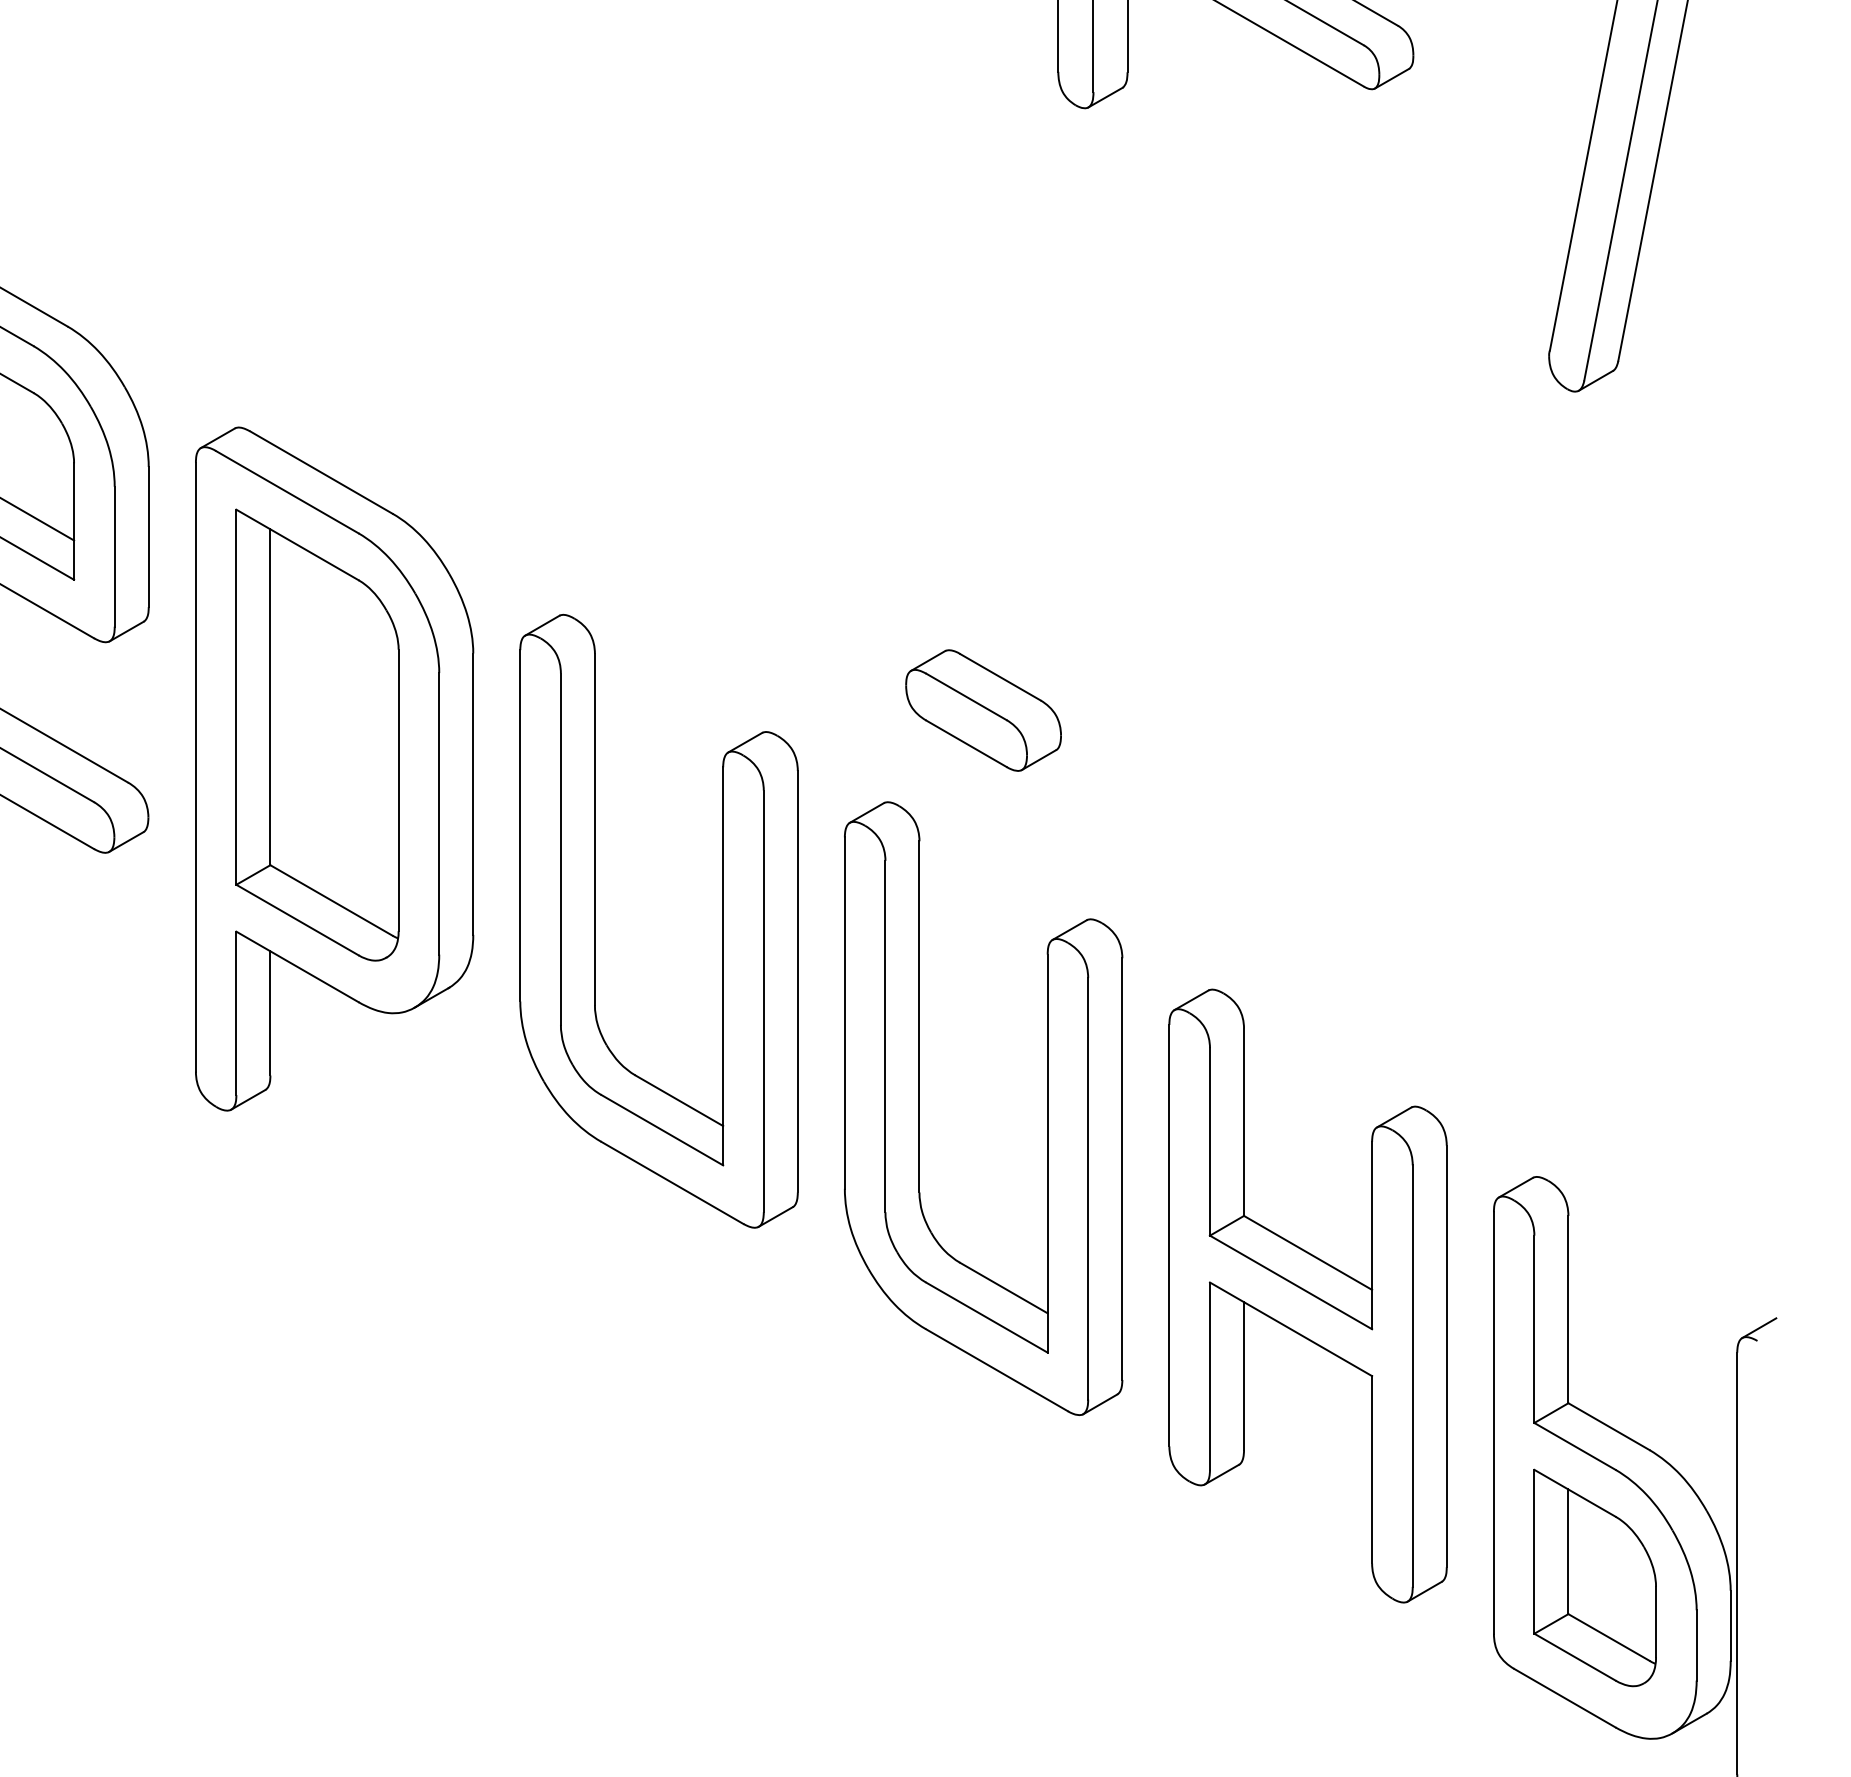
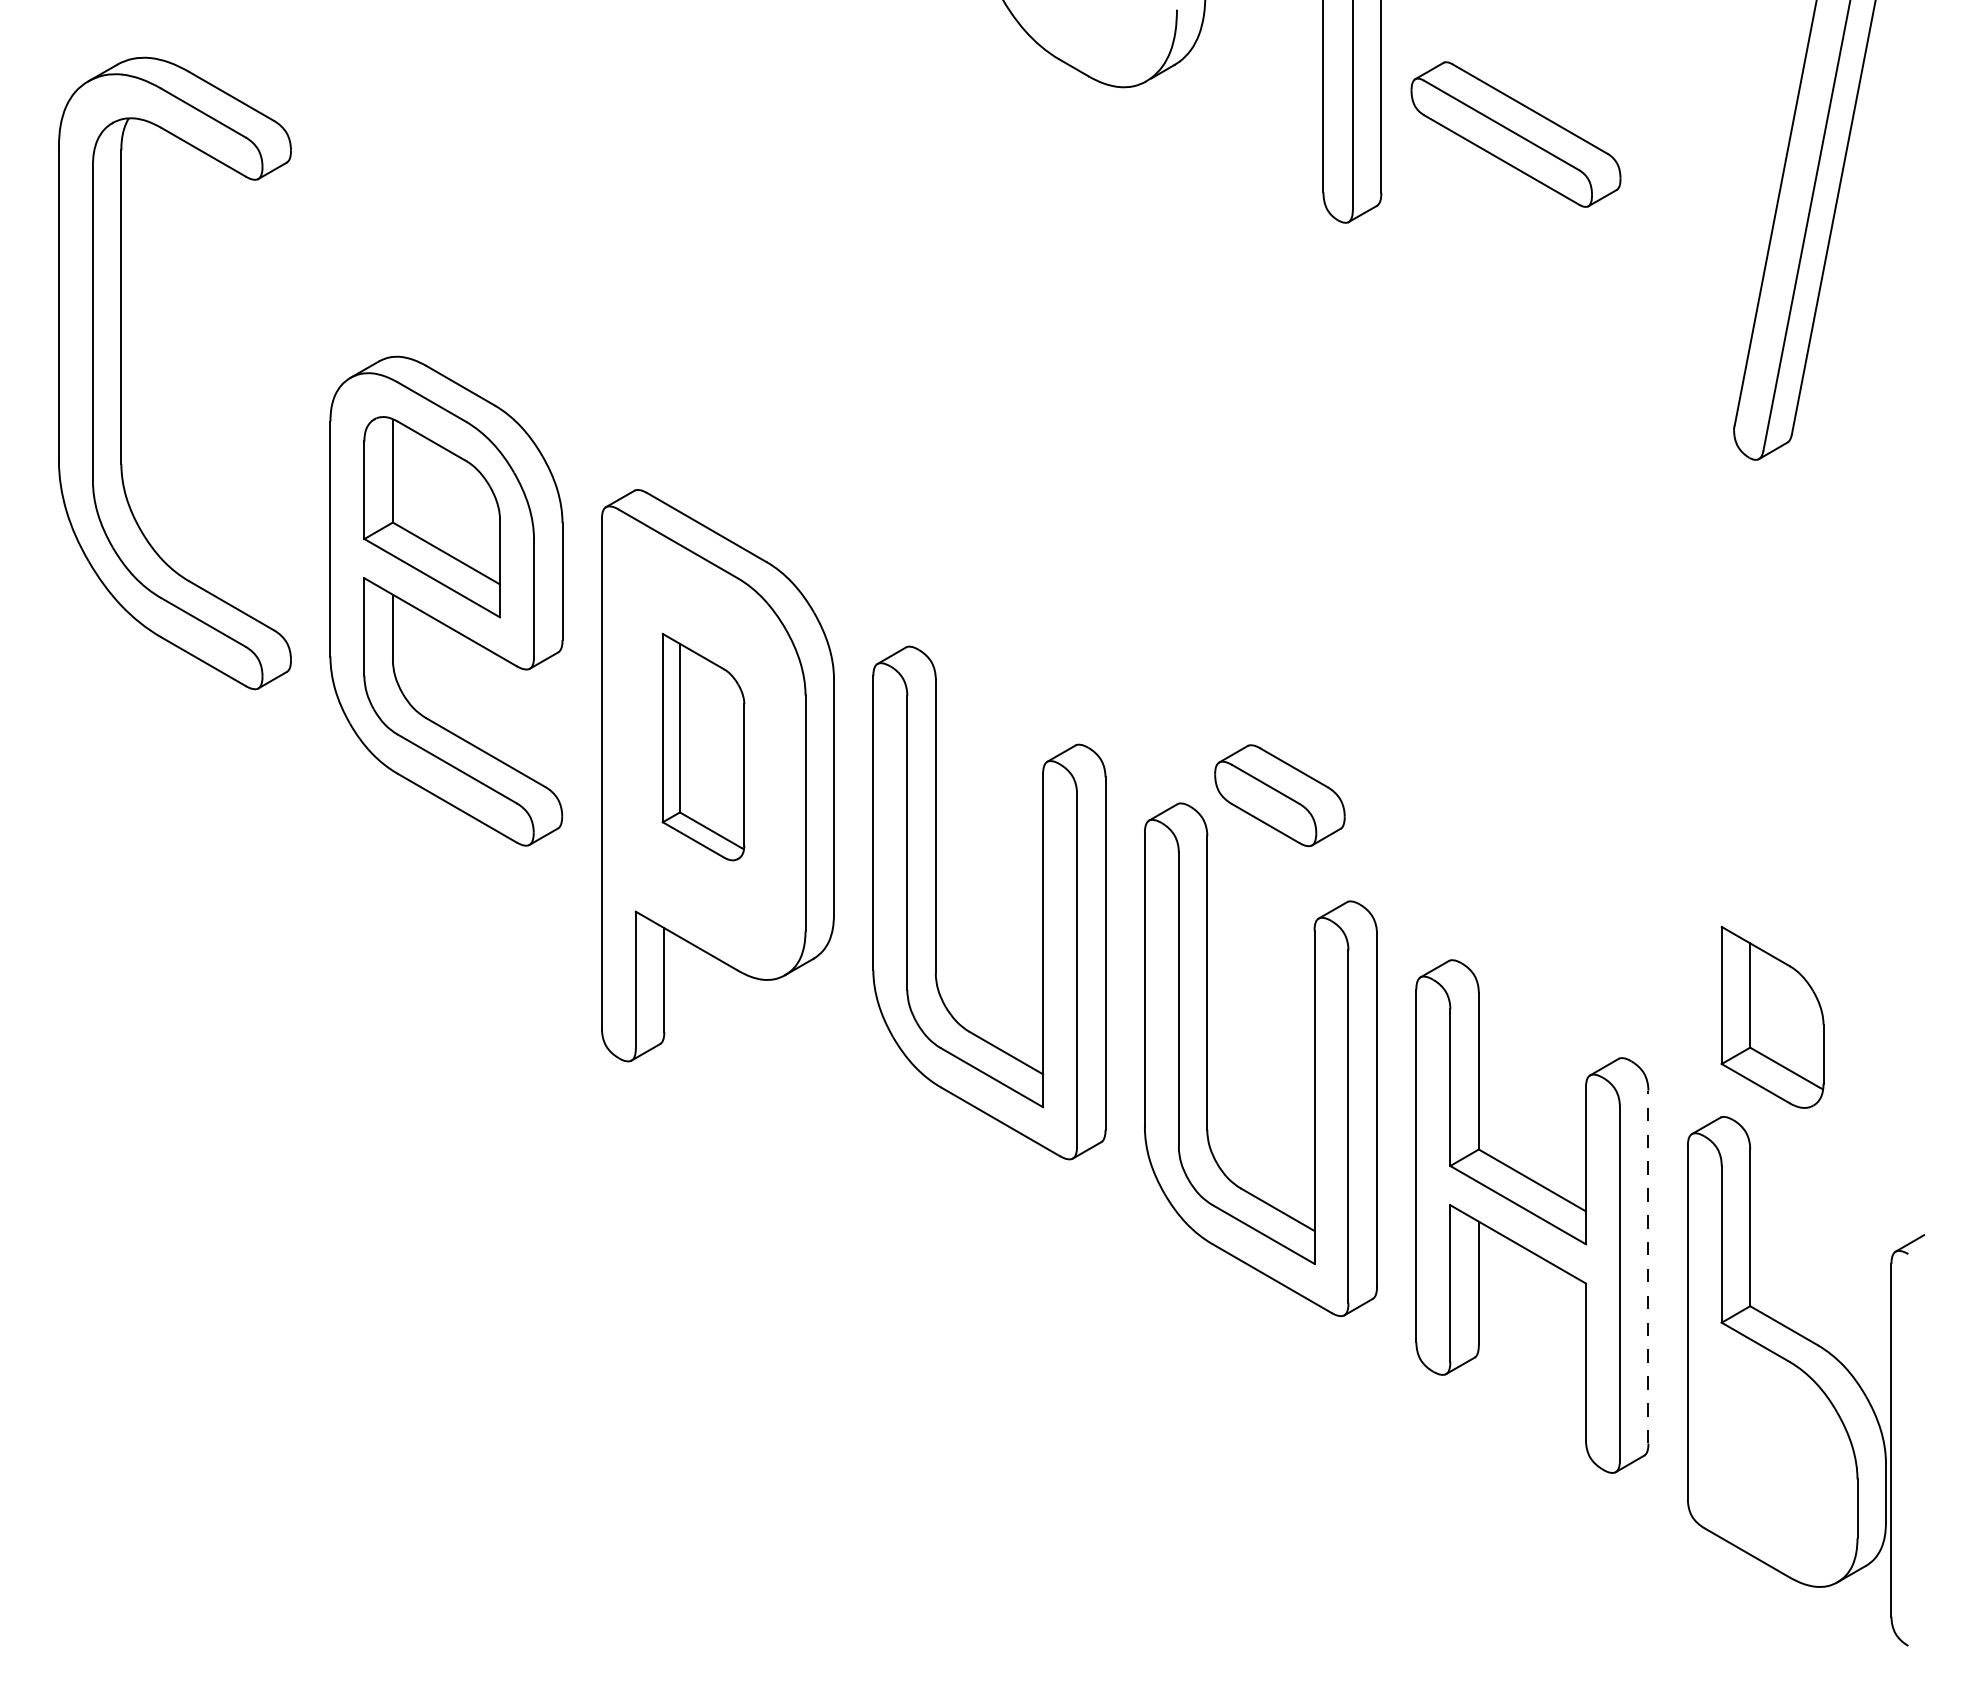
part: (983, 710) -> (1279, 795), moved
part: (317, 734) -> (703, 746), size x0.6
line: (1446, 1355) -> (1648, 1266), solid -> dashed
part: (1595, 1576) -> (1772, 1016), moved

